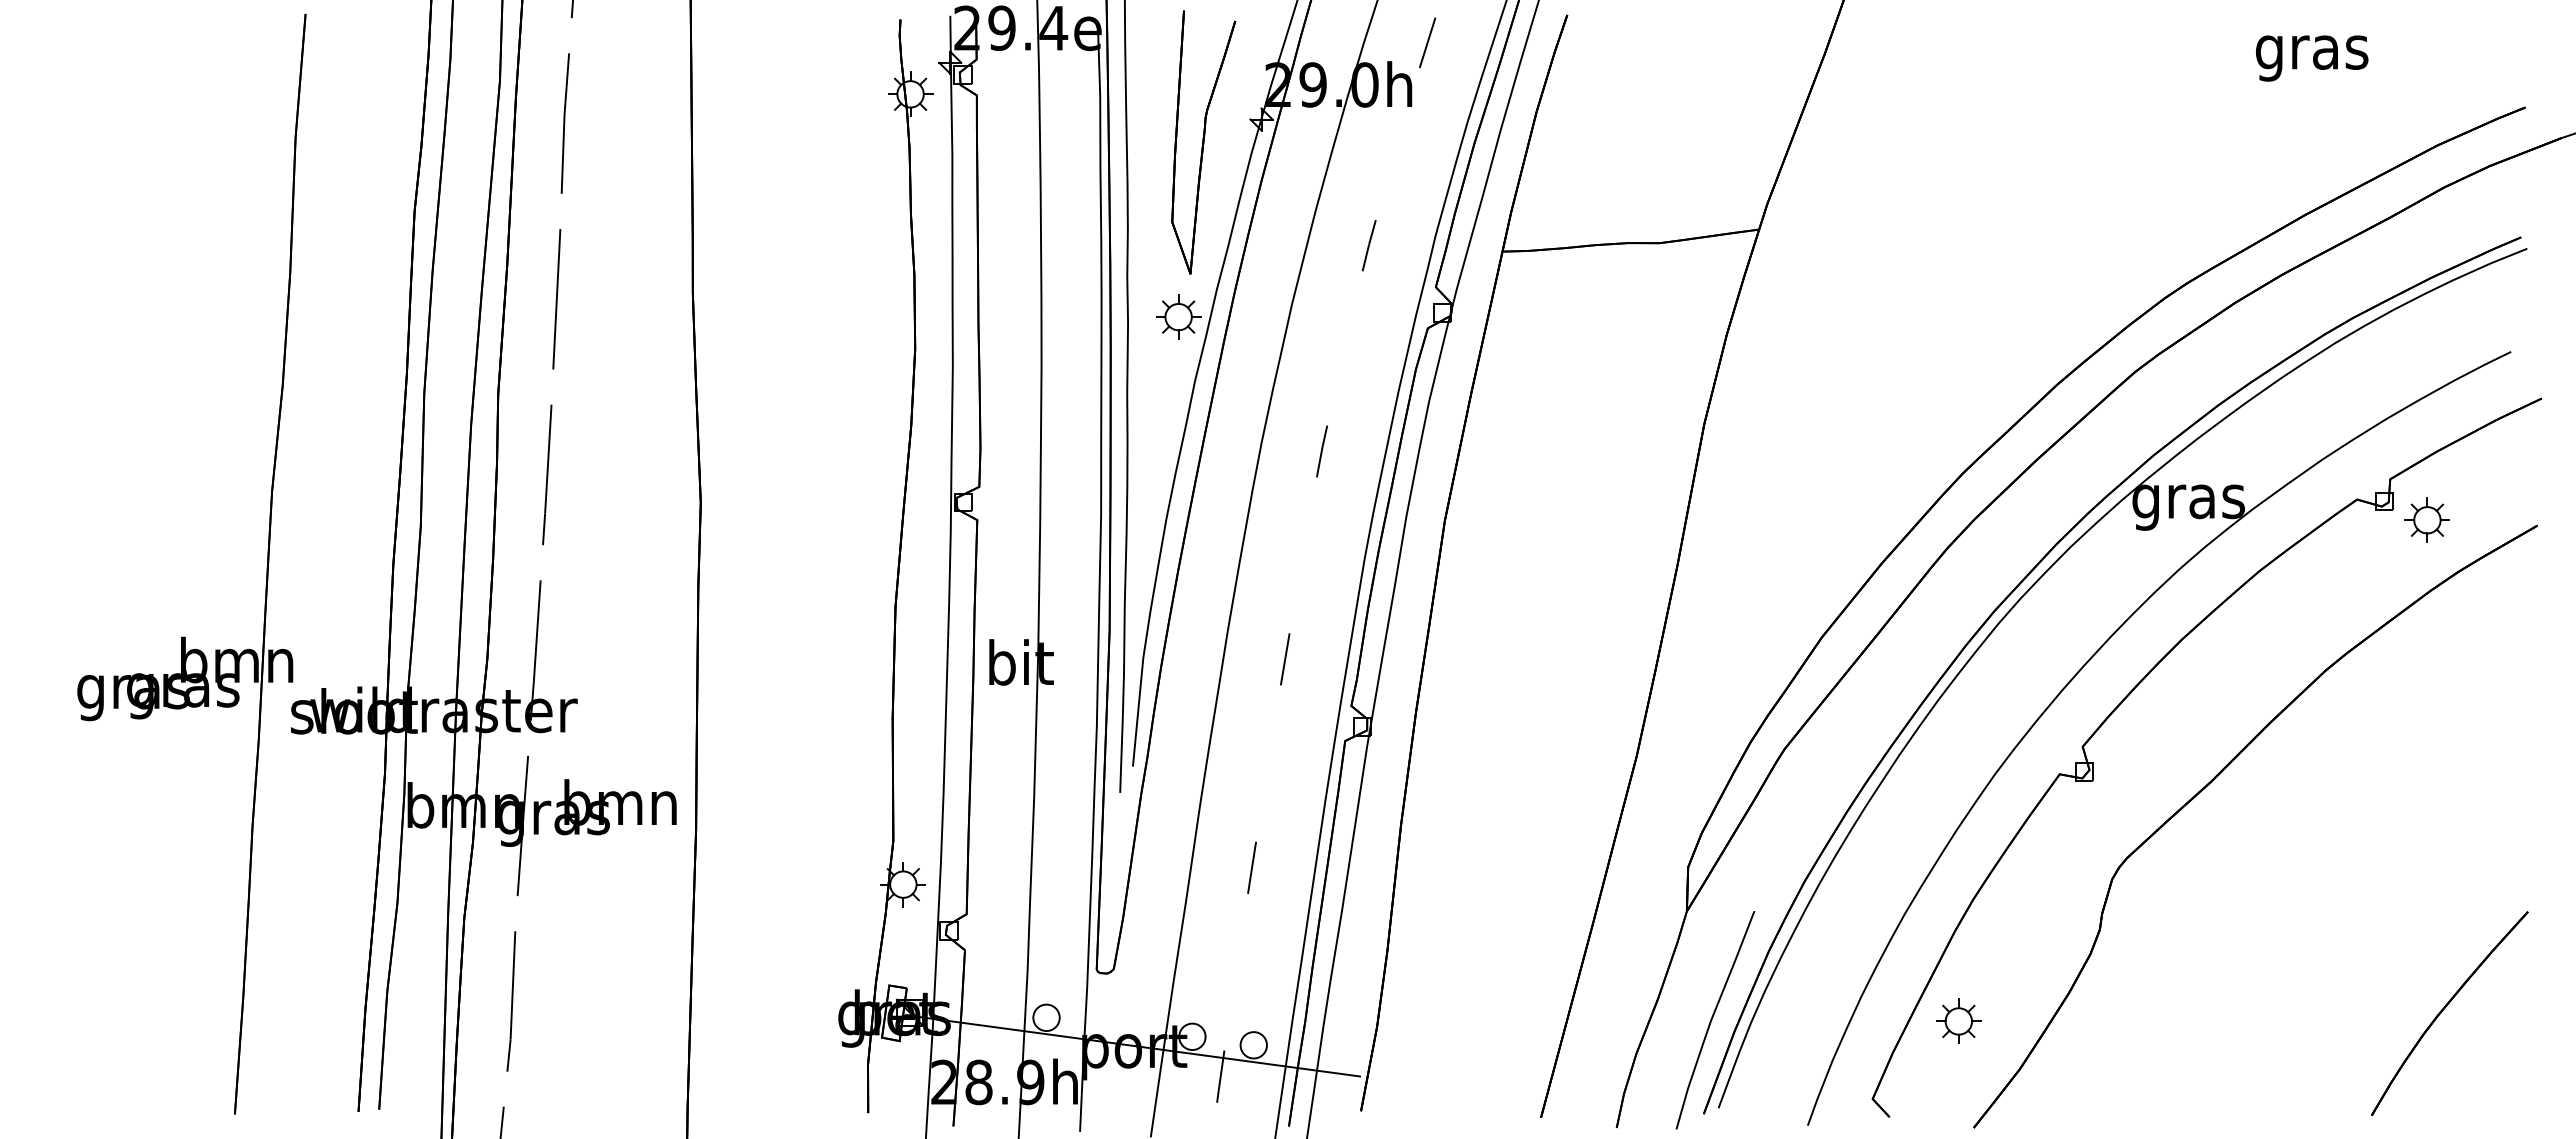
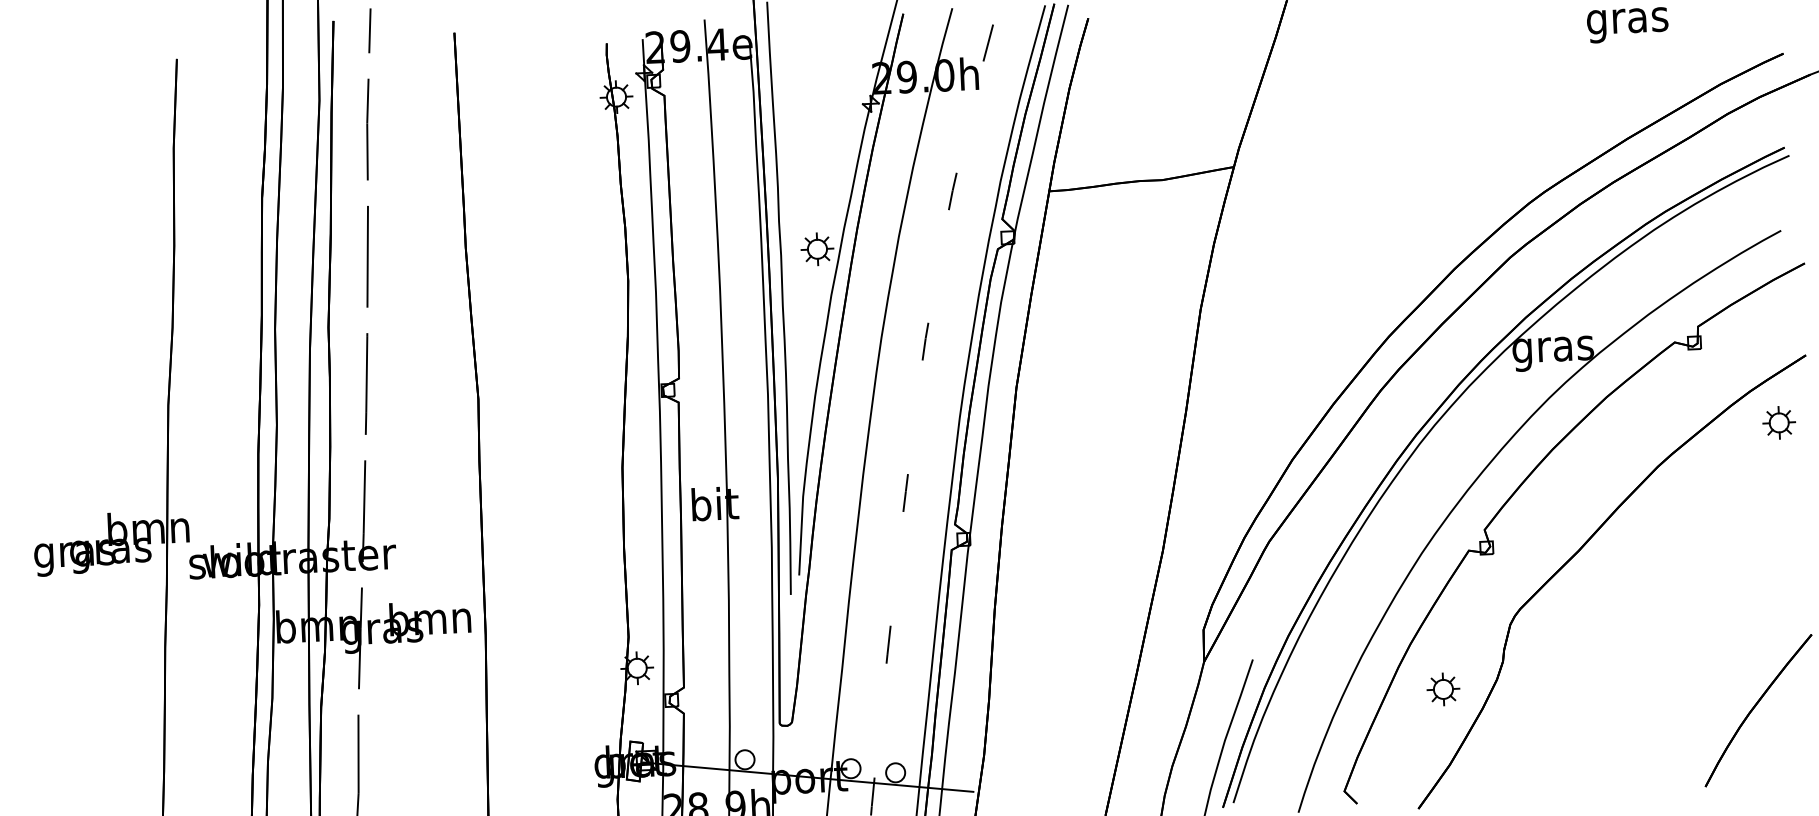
part: (1203, 142) -> (829, 122), removed
part: (2426, 519) -> (1778, 422), moved
part: (1958, 1020) -> (1443, 688), moved

